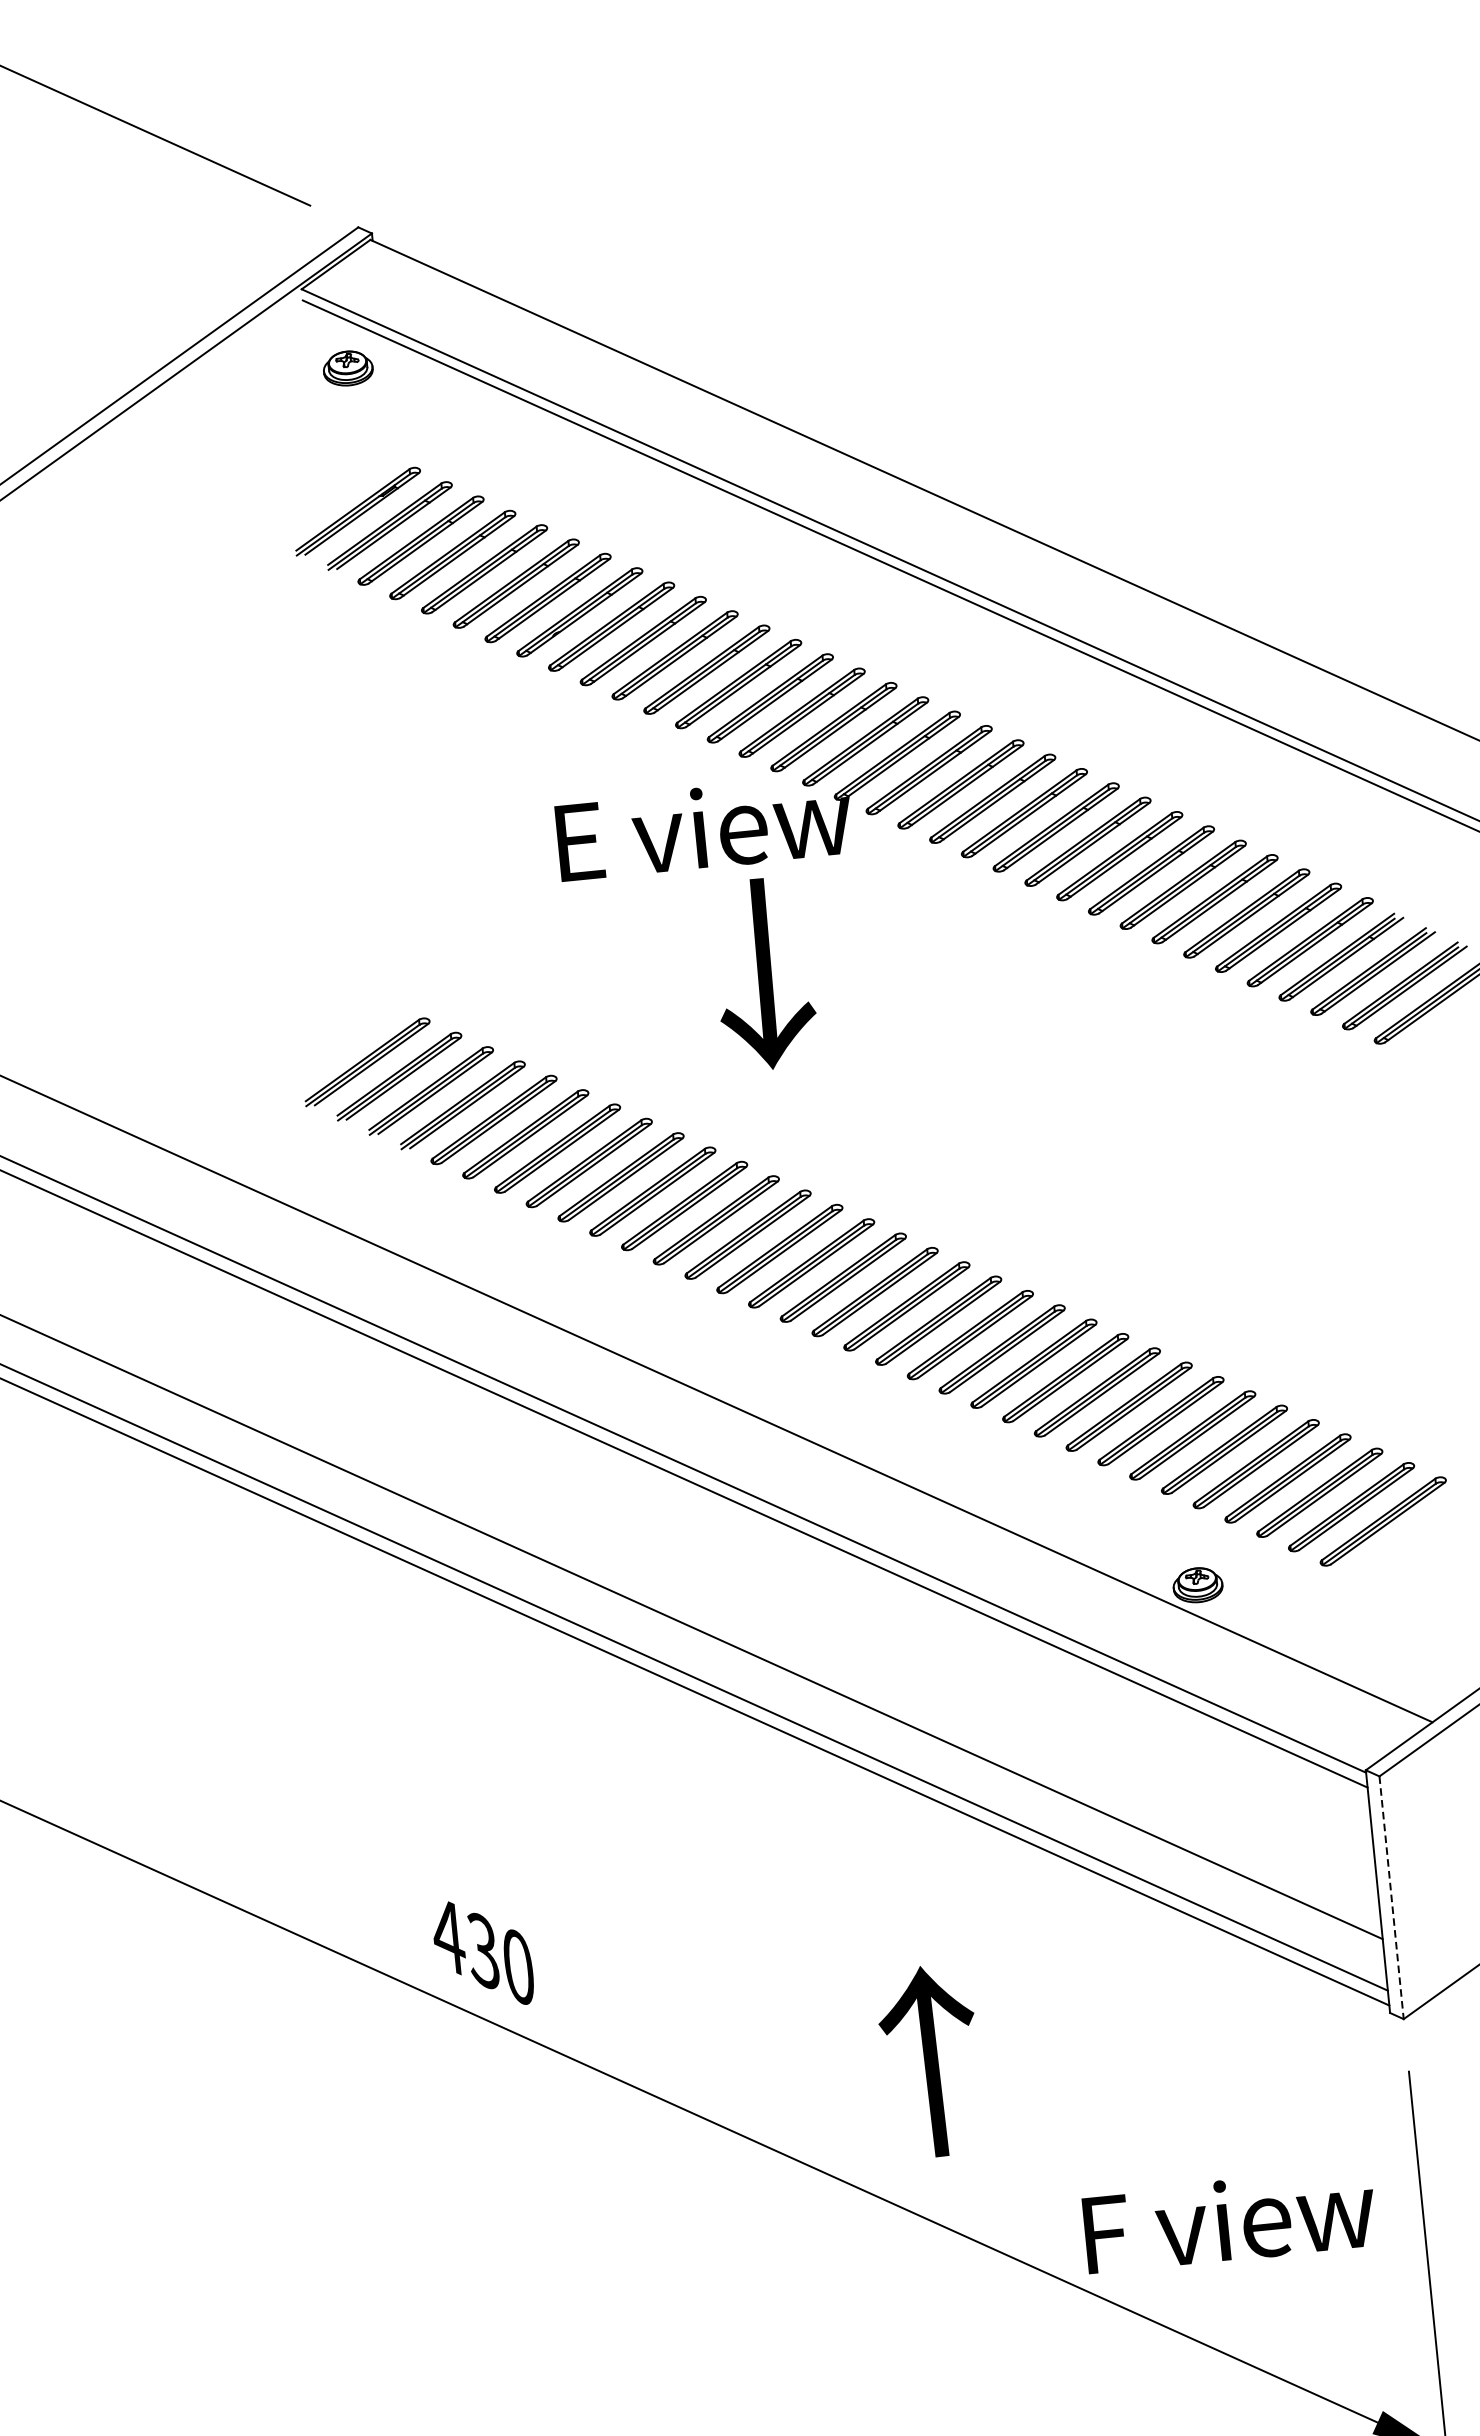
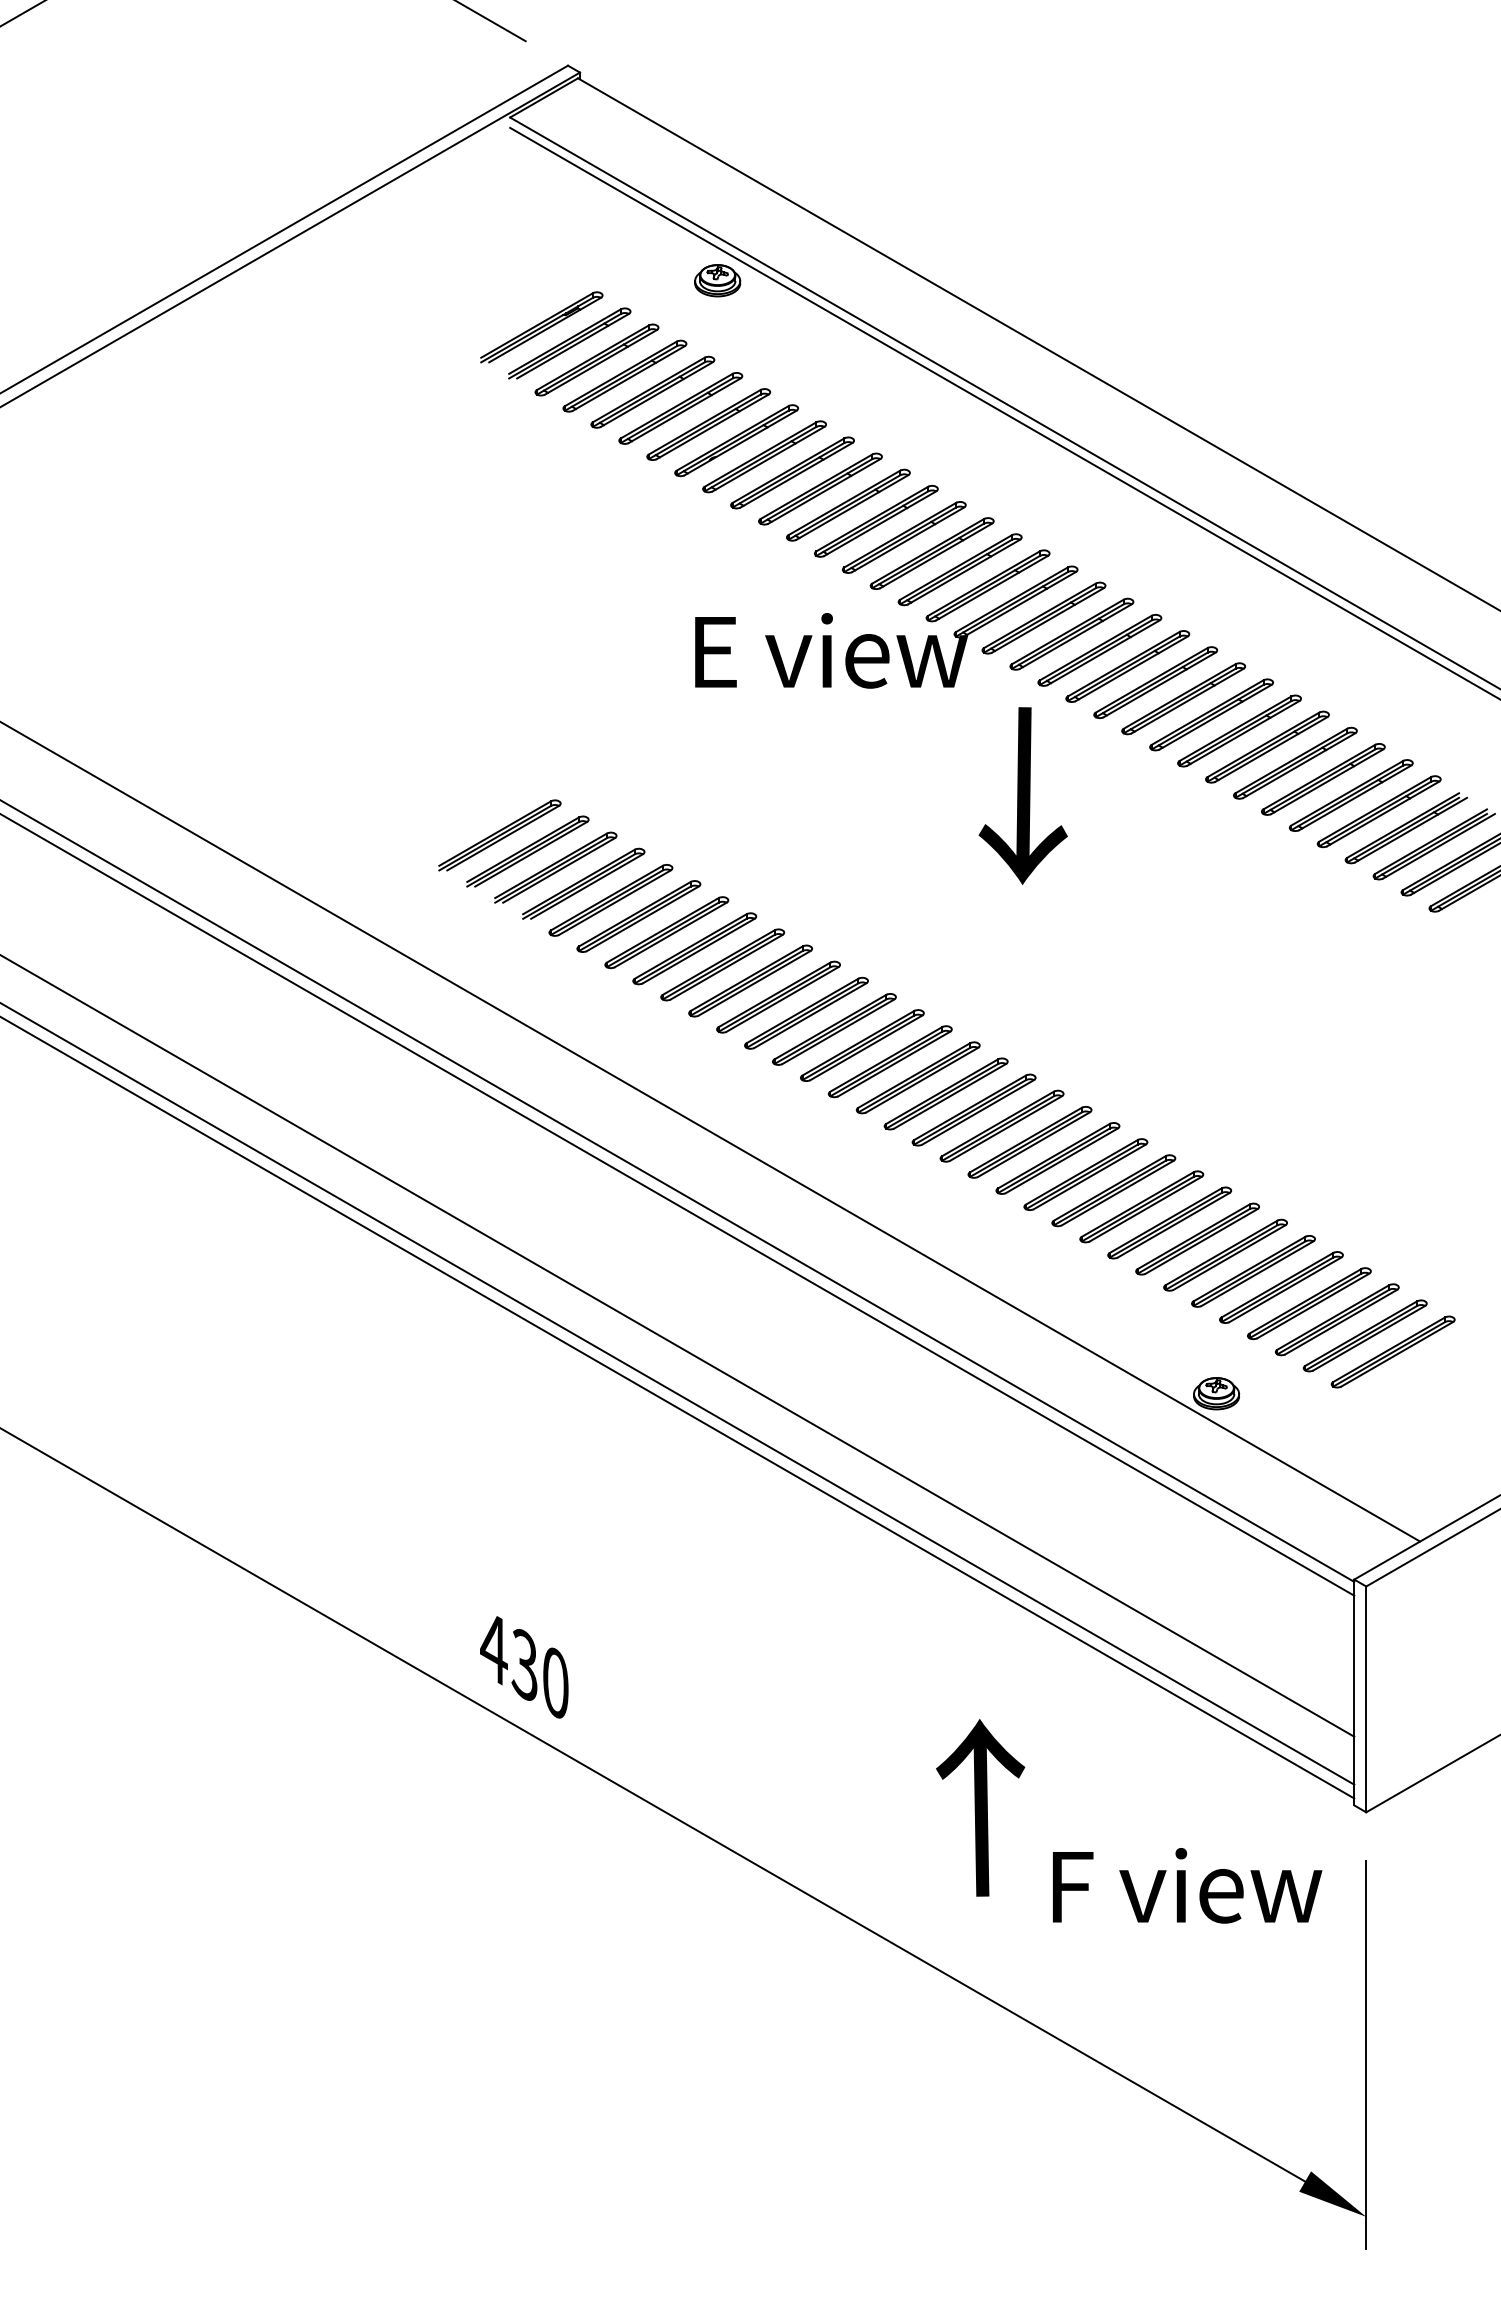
part: (347, 368) -> (717, 280), moved
text: (763, 973) -> (1022, 795), moved
line: (1391, 1897) -> (1366, 1699), dashed -> solid
text: (930, 2061) -> (980, 1807), moved
text: (1229, 2220) -> (1187, 1885), moved

